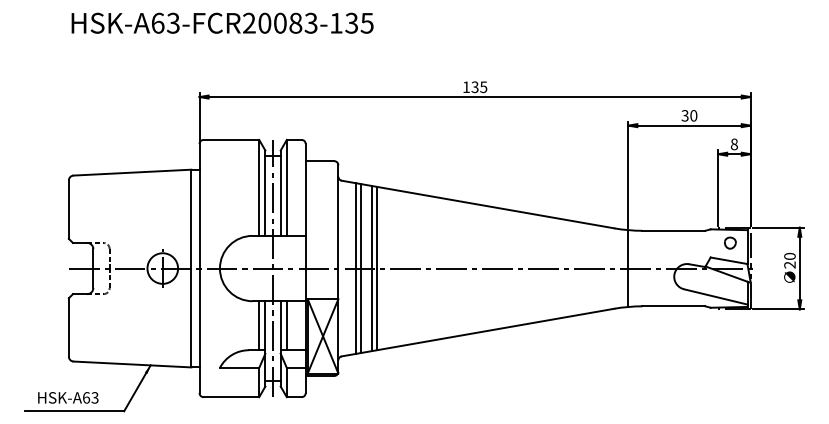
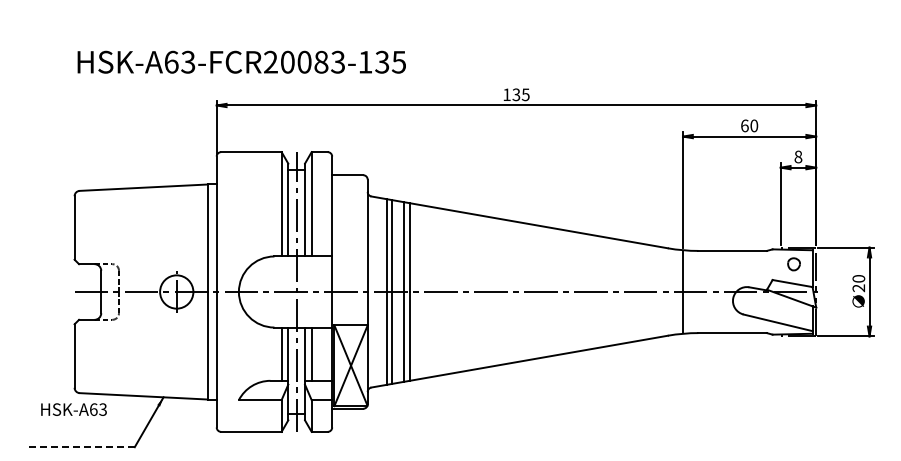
text: (222, 22) -> (241, 61), moved
text: (684, 115) -> (744, 125), 30 -> 60
text: (67, 397) -> (73, 409), moved
line: (74, 411) -> (80, 447), solid -> dashed

